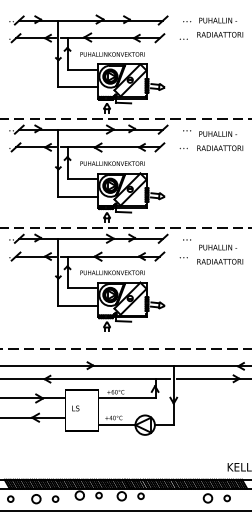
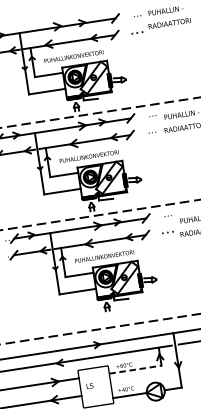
part: (183, 38) -> (136, 32), size x1.6
part: (183, 257) -> (167, 232), size x1.6
line: (127, 398) -> (135, 369), solid -> dashed

